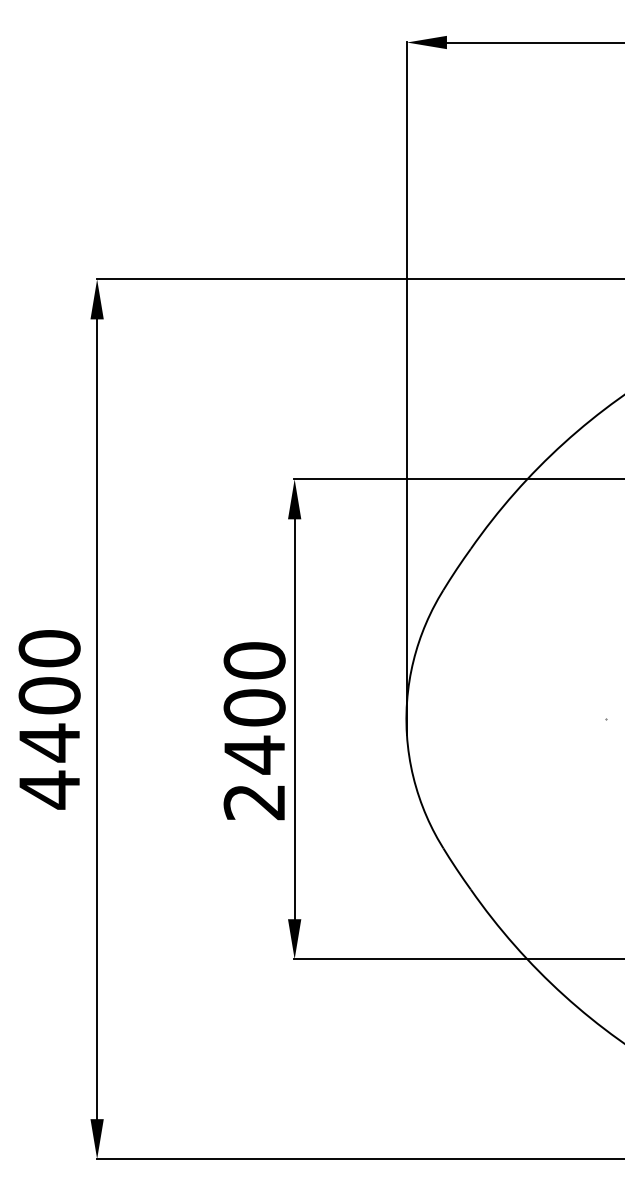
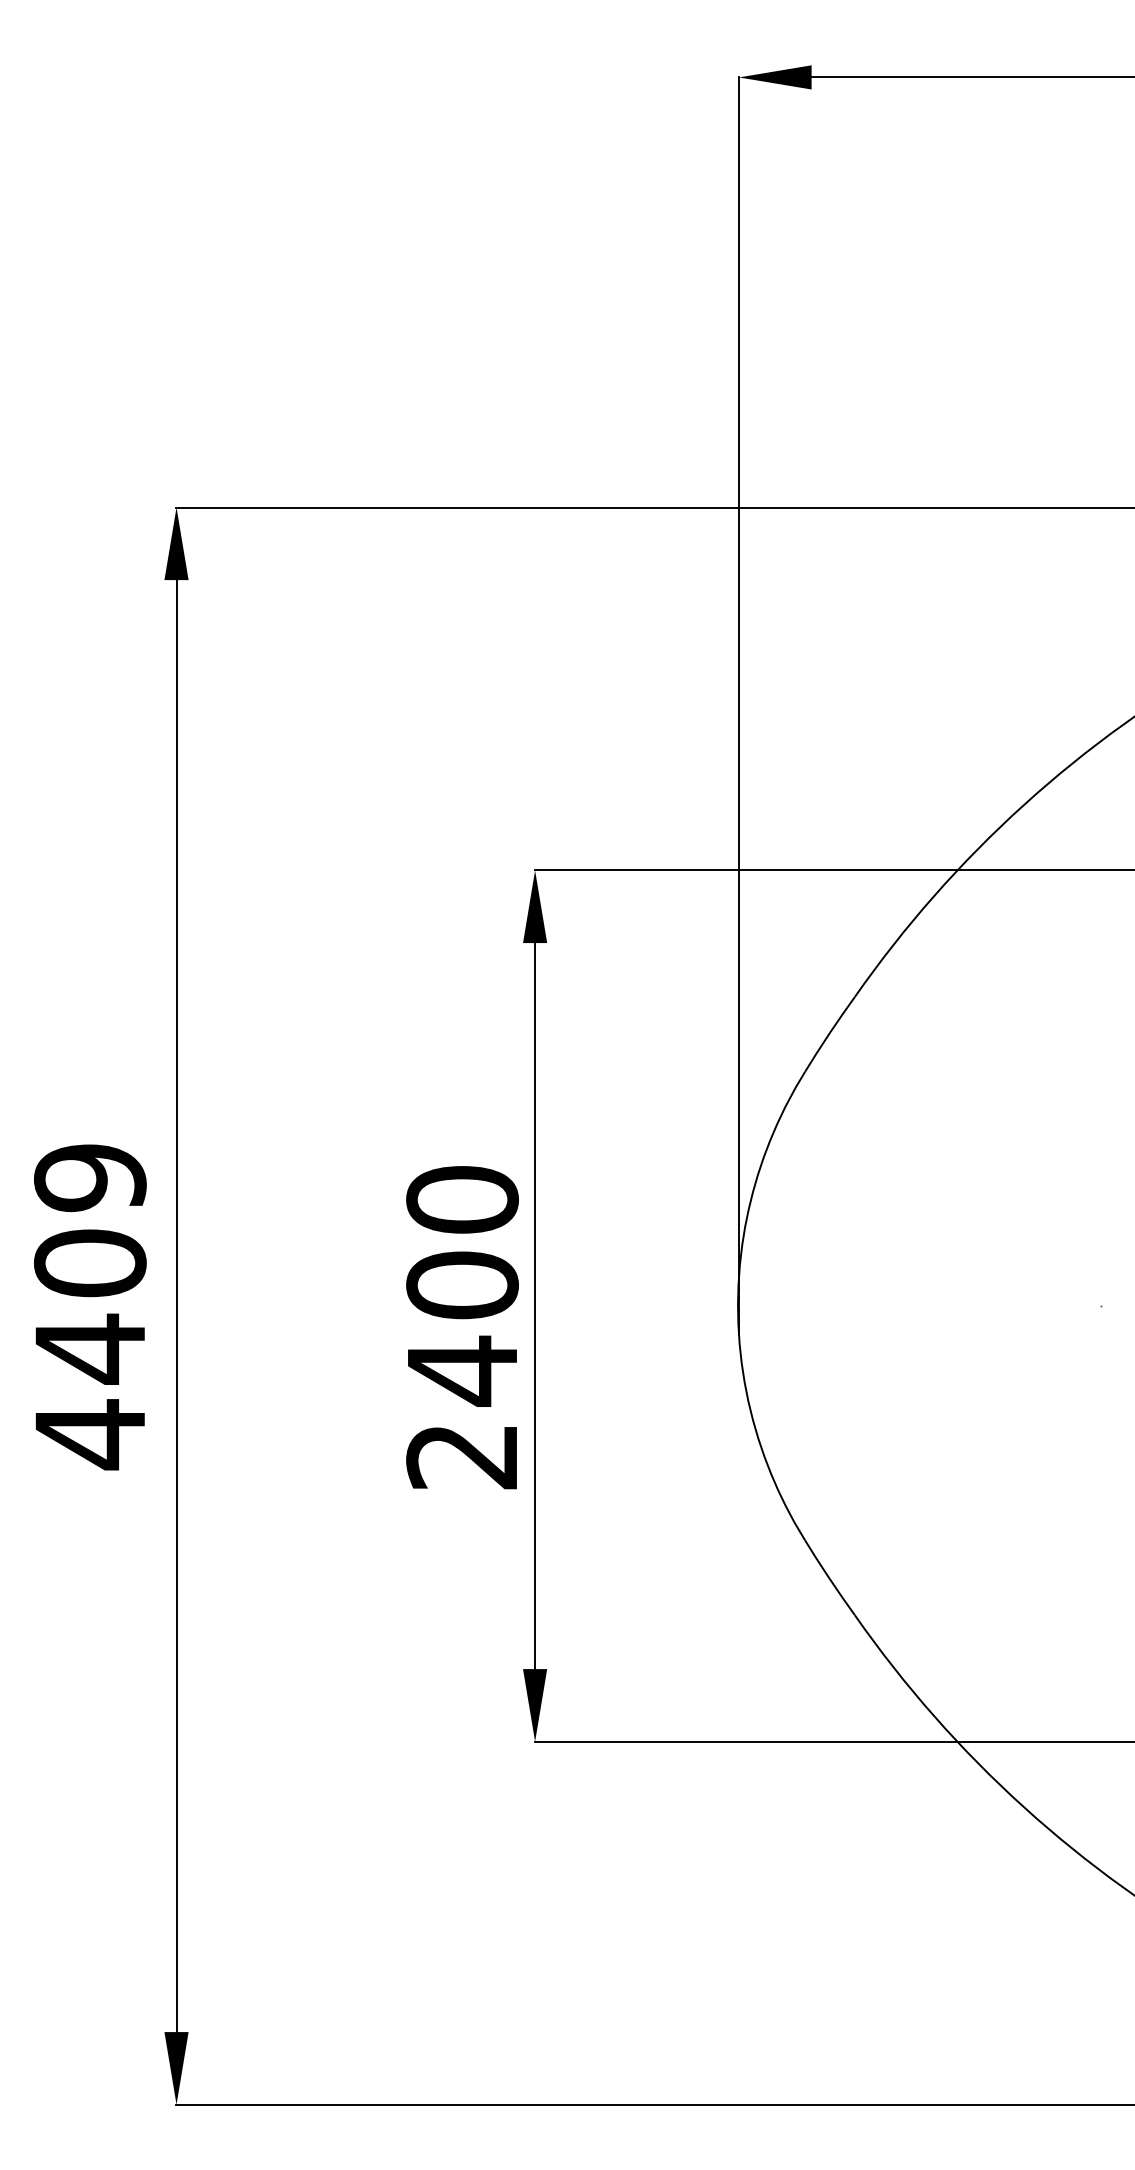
text: (49, 648) -> (90, 1177), 4400 -> 4409

